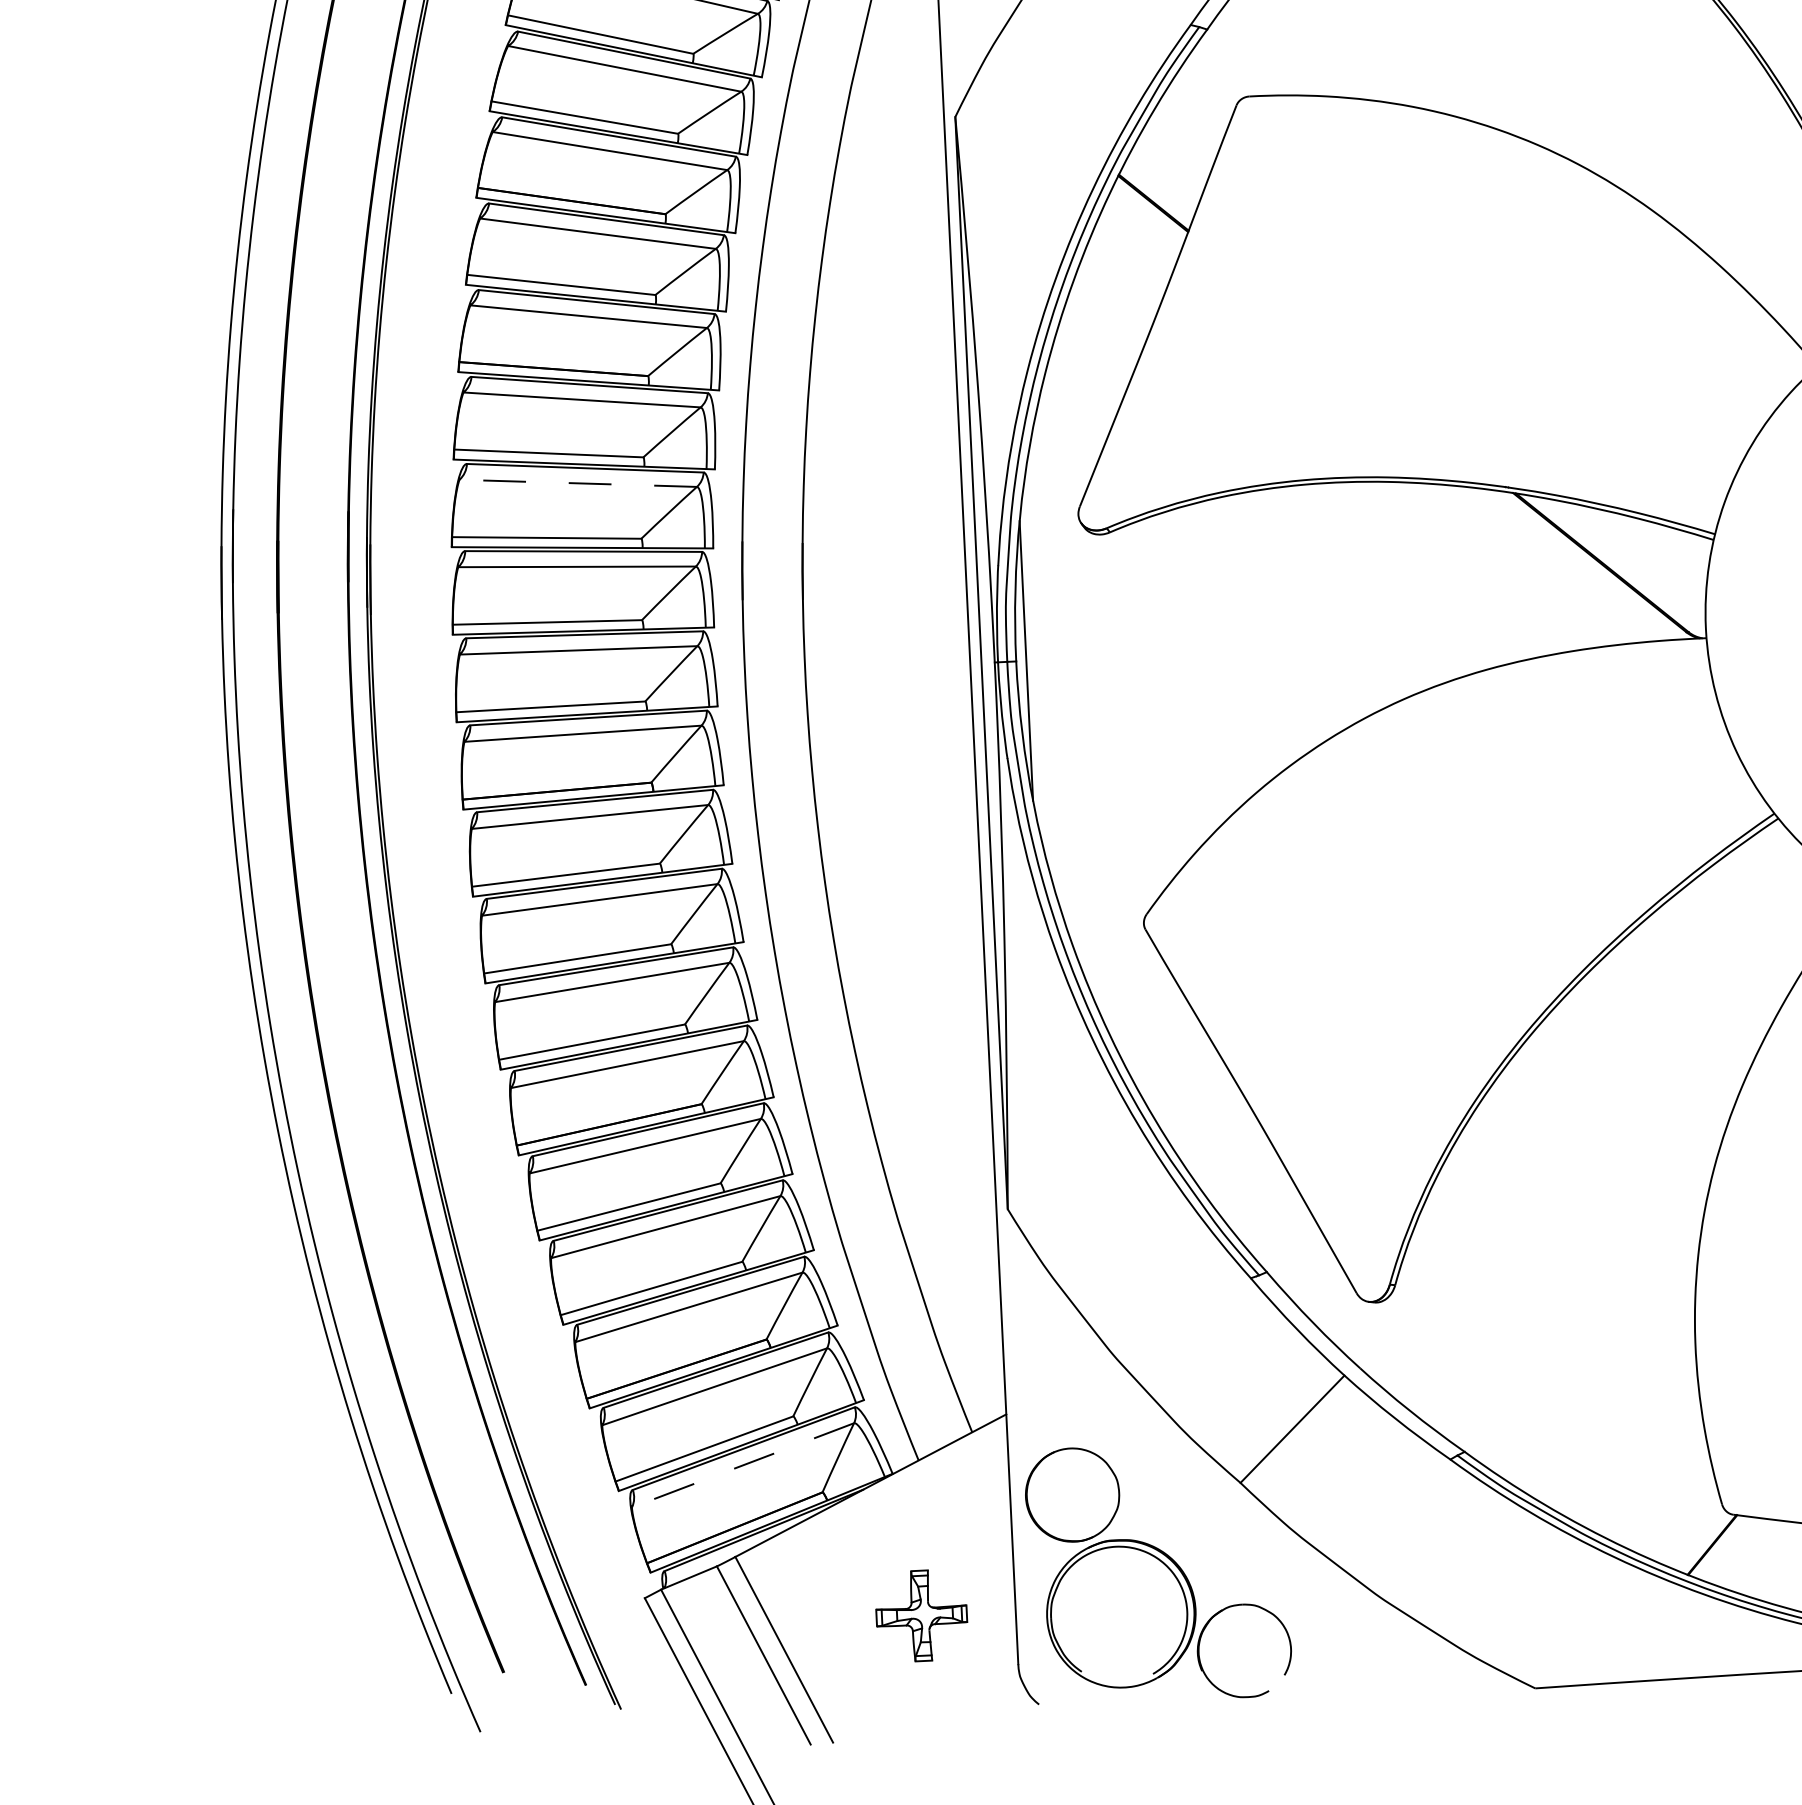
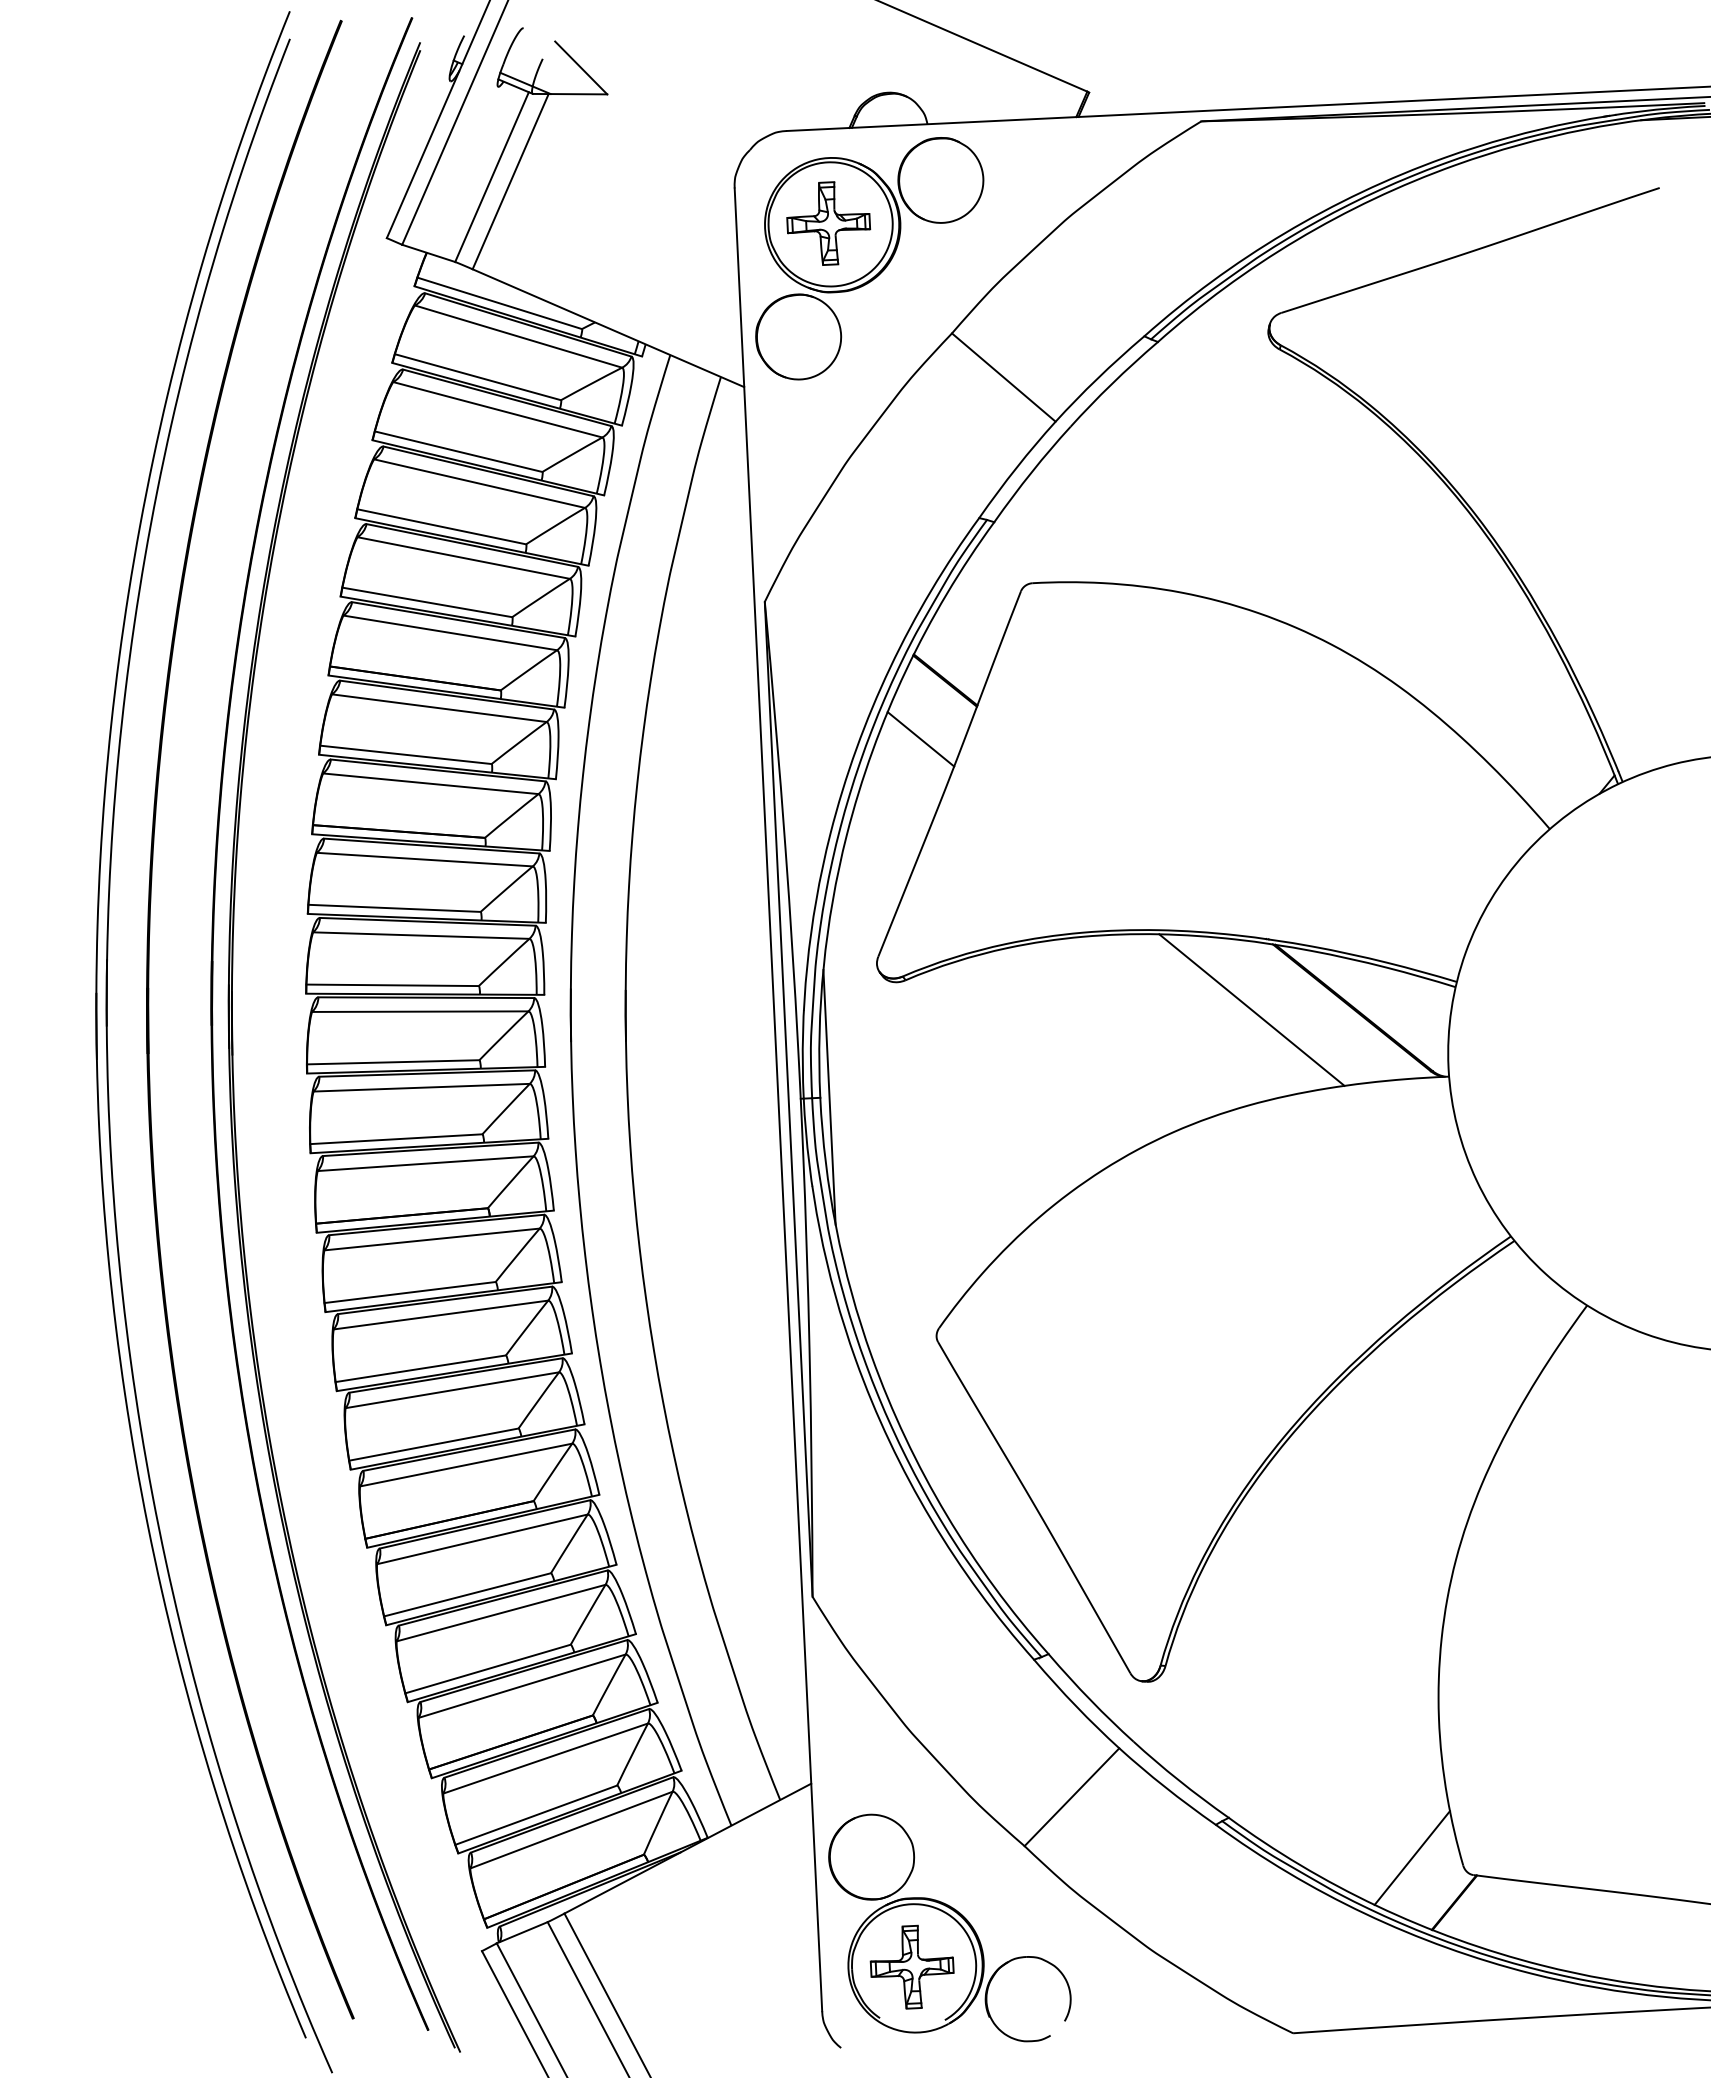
line: (1126, 268) -> (920, 739), added
line: (577, 483) -> (420, 935), dashed -> solid
line: (1489, 564) -> (1251, 1009), added
line: (741, 1465) -> (570, 1830), dashed -> solid
line: (1665, 1495) -> (1411, 1857), added
part: (920, 1615) -> (911, 1966), moved

